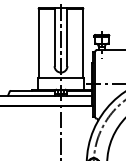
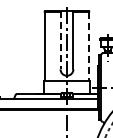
line: (54, 37) -> (60, 40), solid -> dashed
line: (83, 43) -> (89, 46), solid -> dashed

